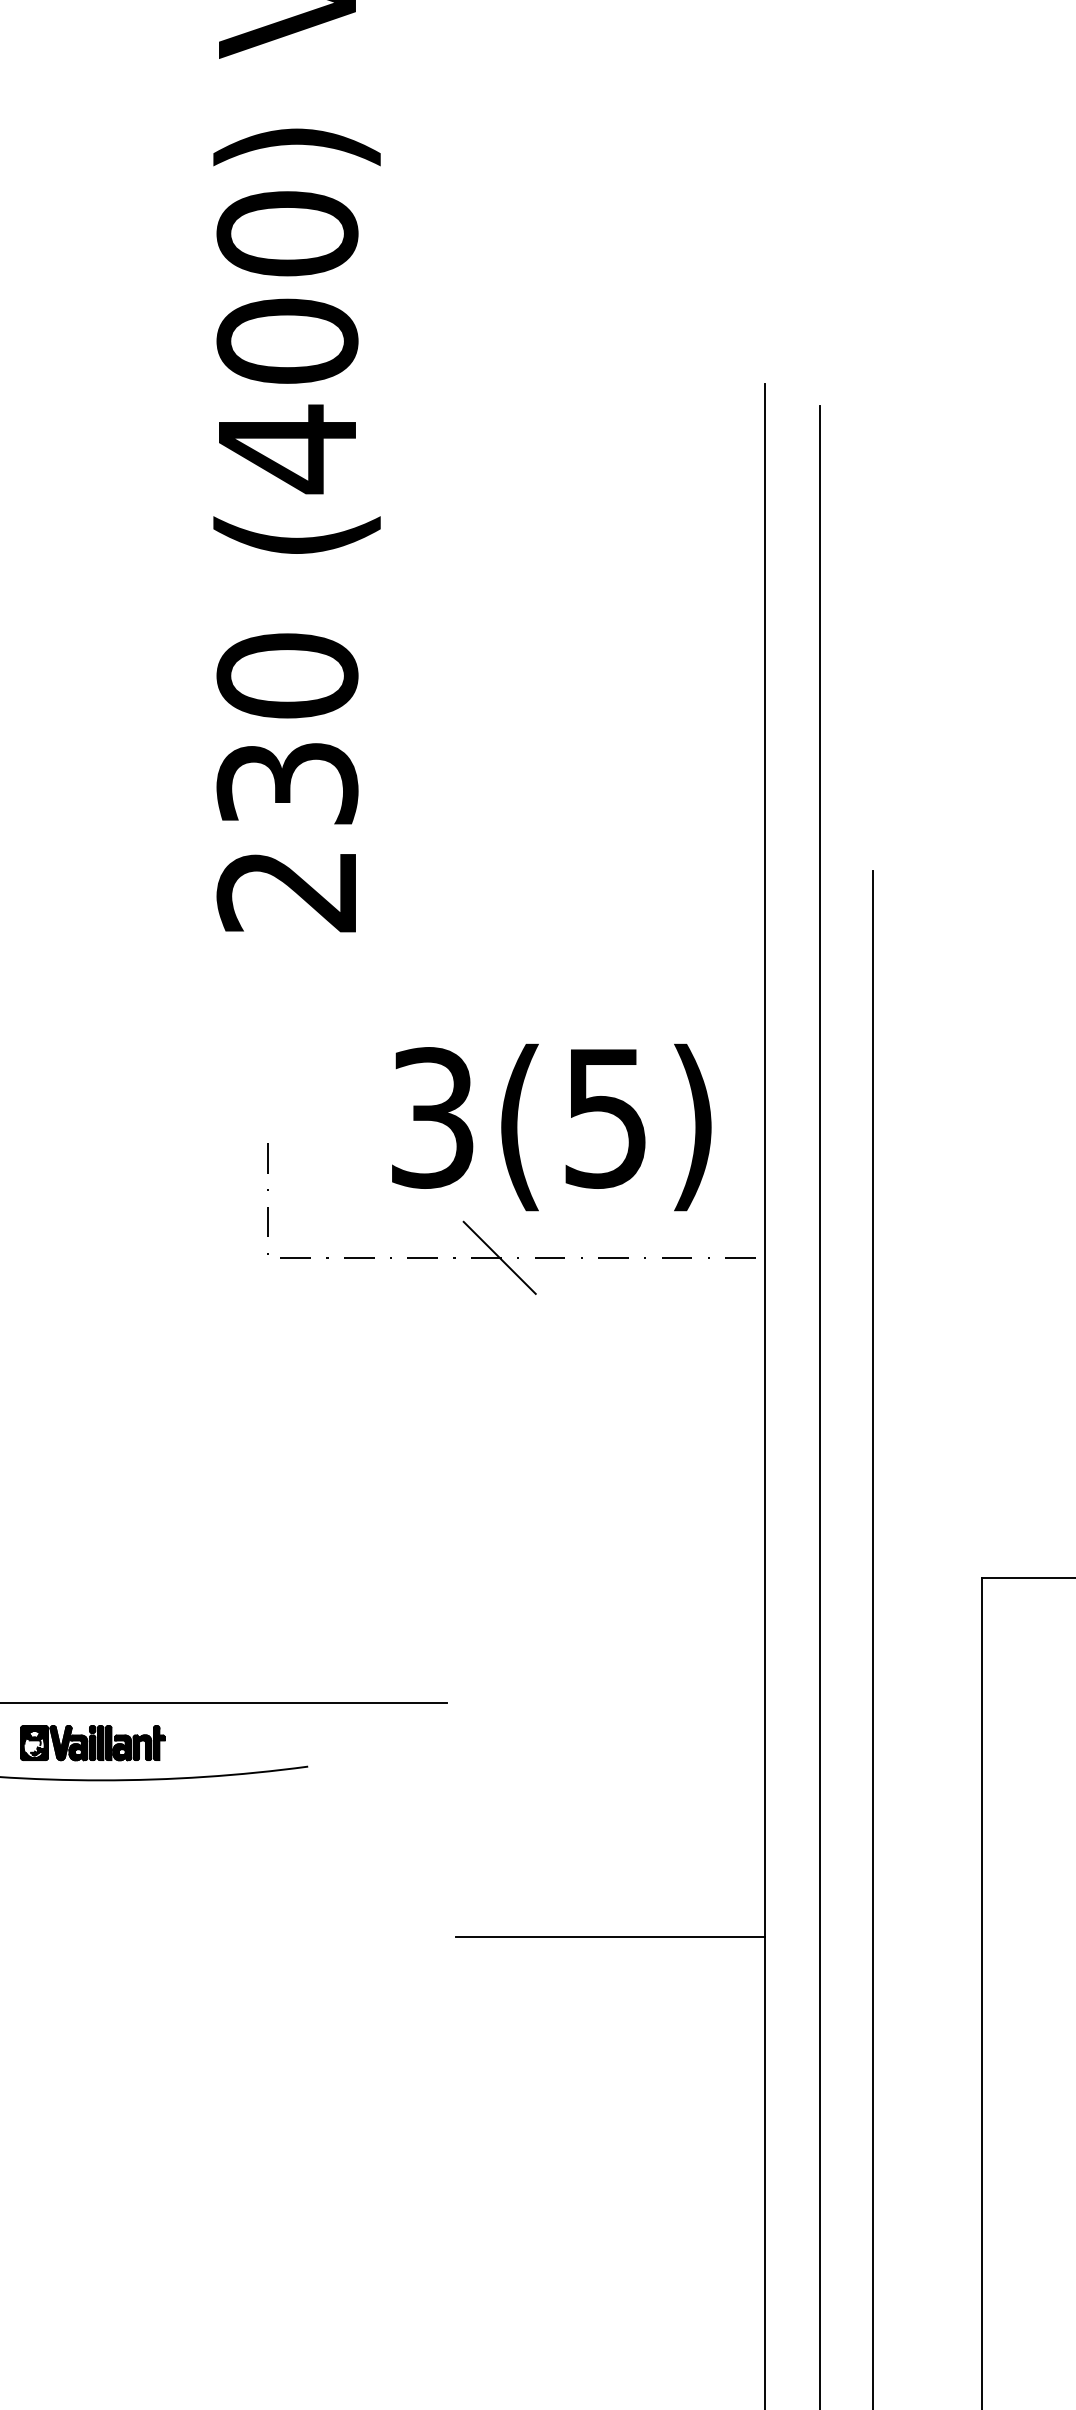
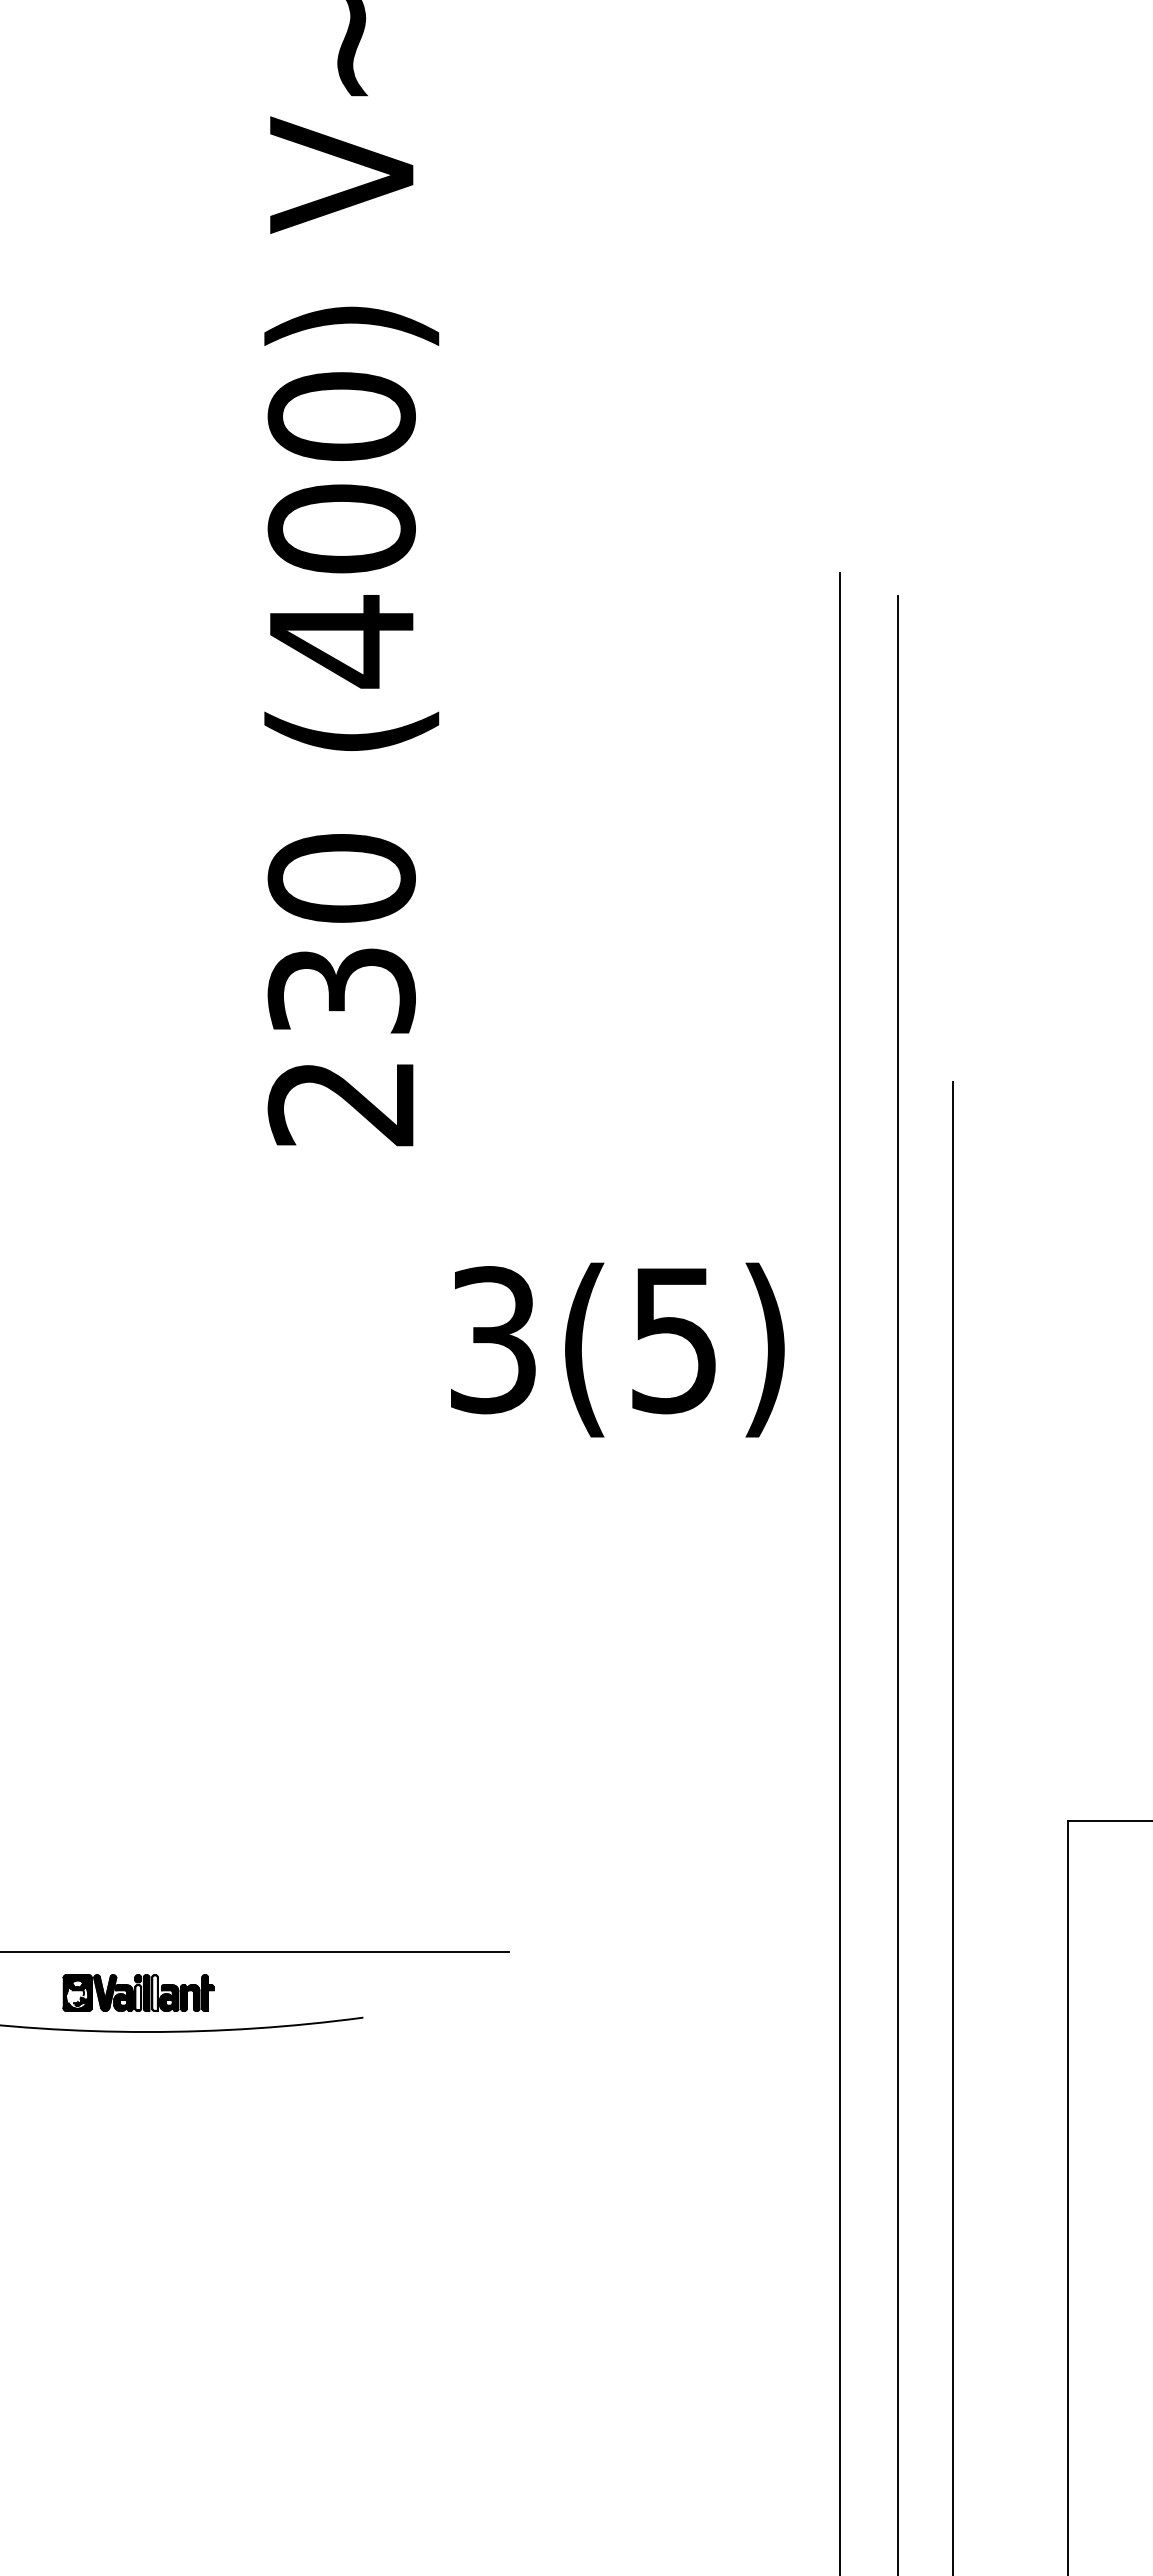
part: (486, 1242) -> (549, 1470), removed
fill: (108, 1742) -> (154, 1992), removed
fill: (92, 1747) -> (138, 1997), removed
line: (609, 1937) -> (678, 2196), removed

